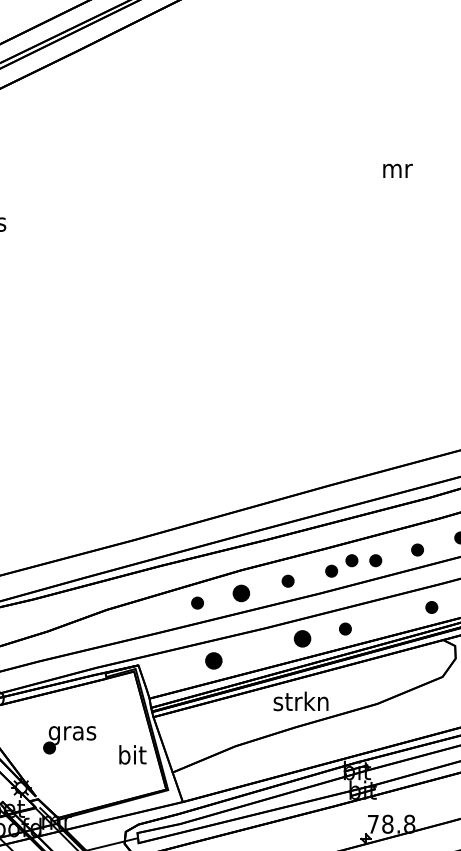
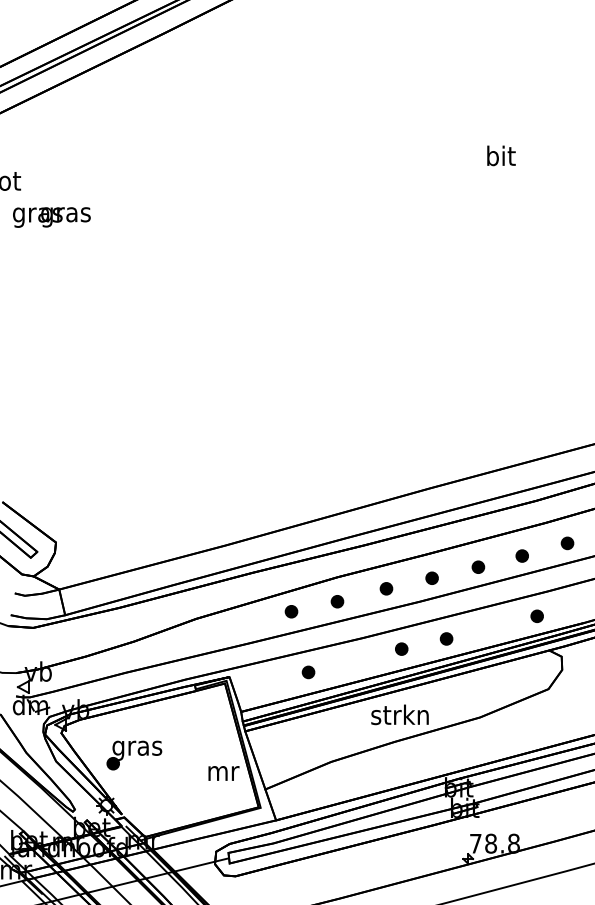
text: (397, 168) -> (501, 155), mr -> bit
part: (352, 559) -> (453, 566), removed
part: (241, 593) -> (337, 601), size x0.71
part: (302, 638) -> (401, 648), size x0.71
part: (213, 661) -> (308, 672), size x0.71
part: (69, 740) -> (134, 755), moved
text: (132, 754) -> (223, 770), bit -> mr

